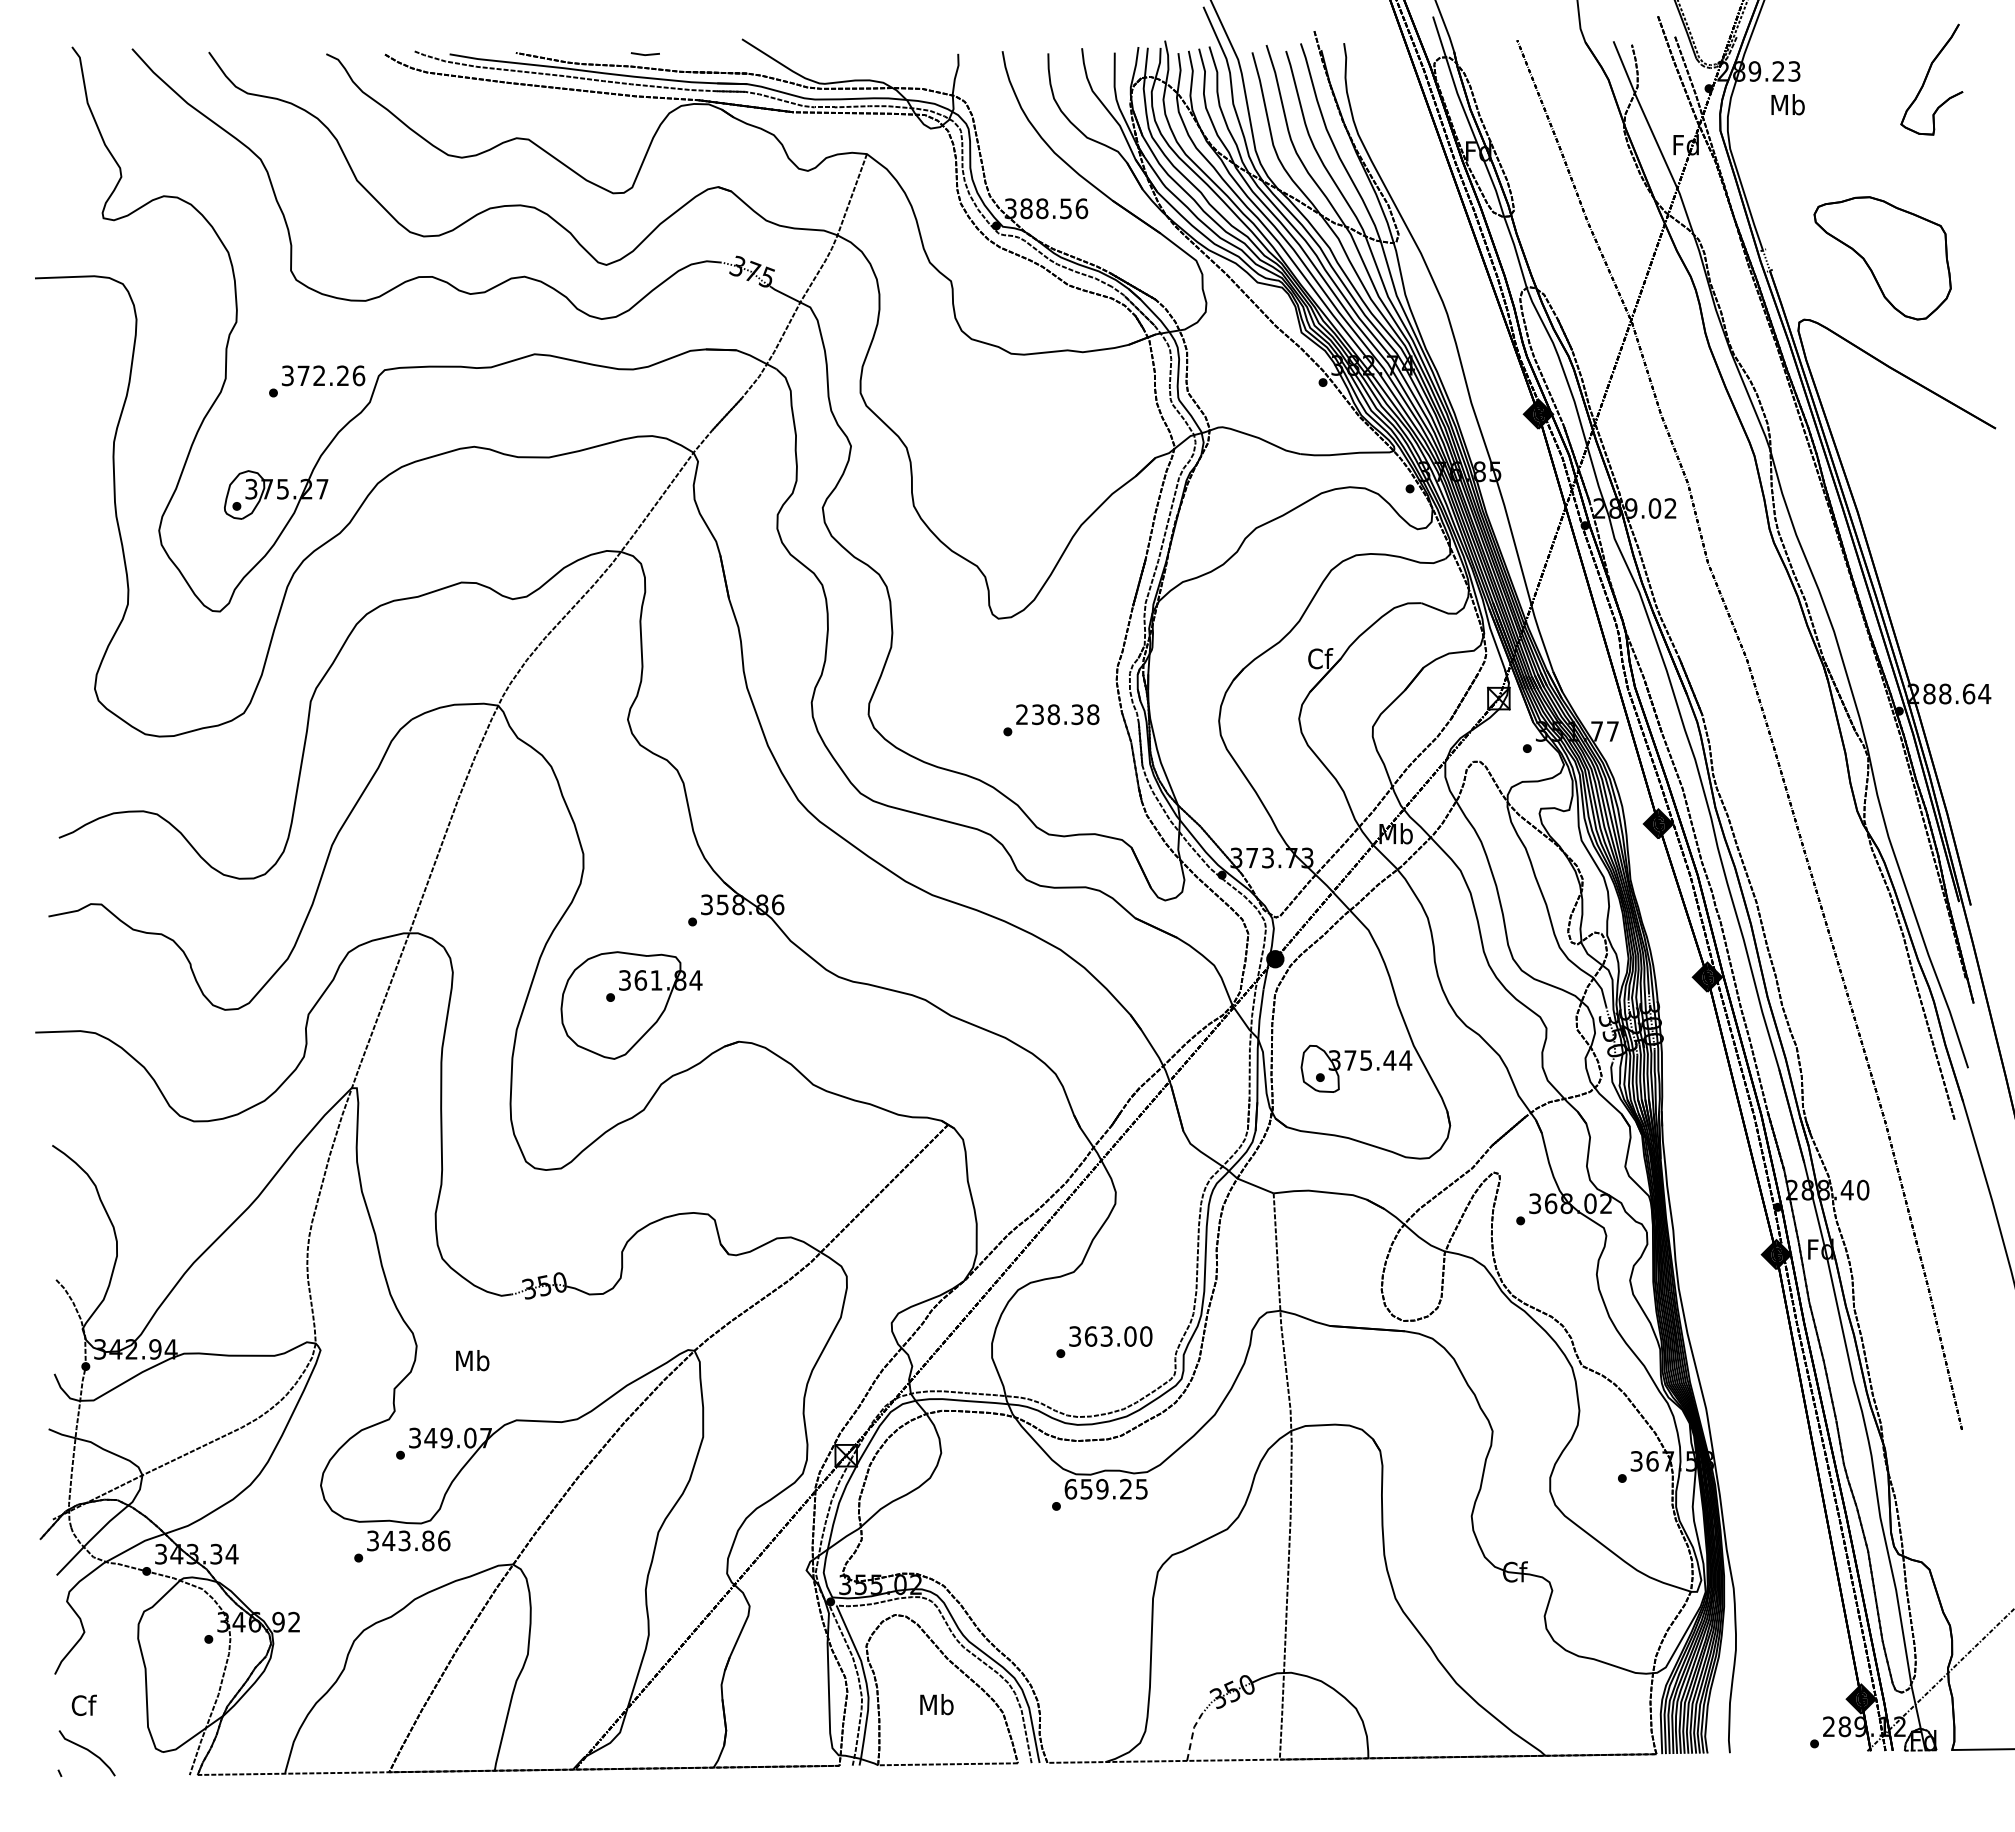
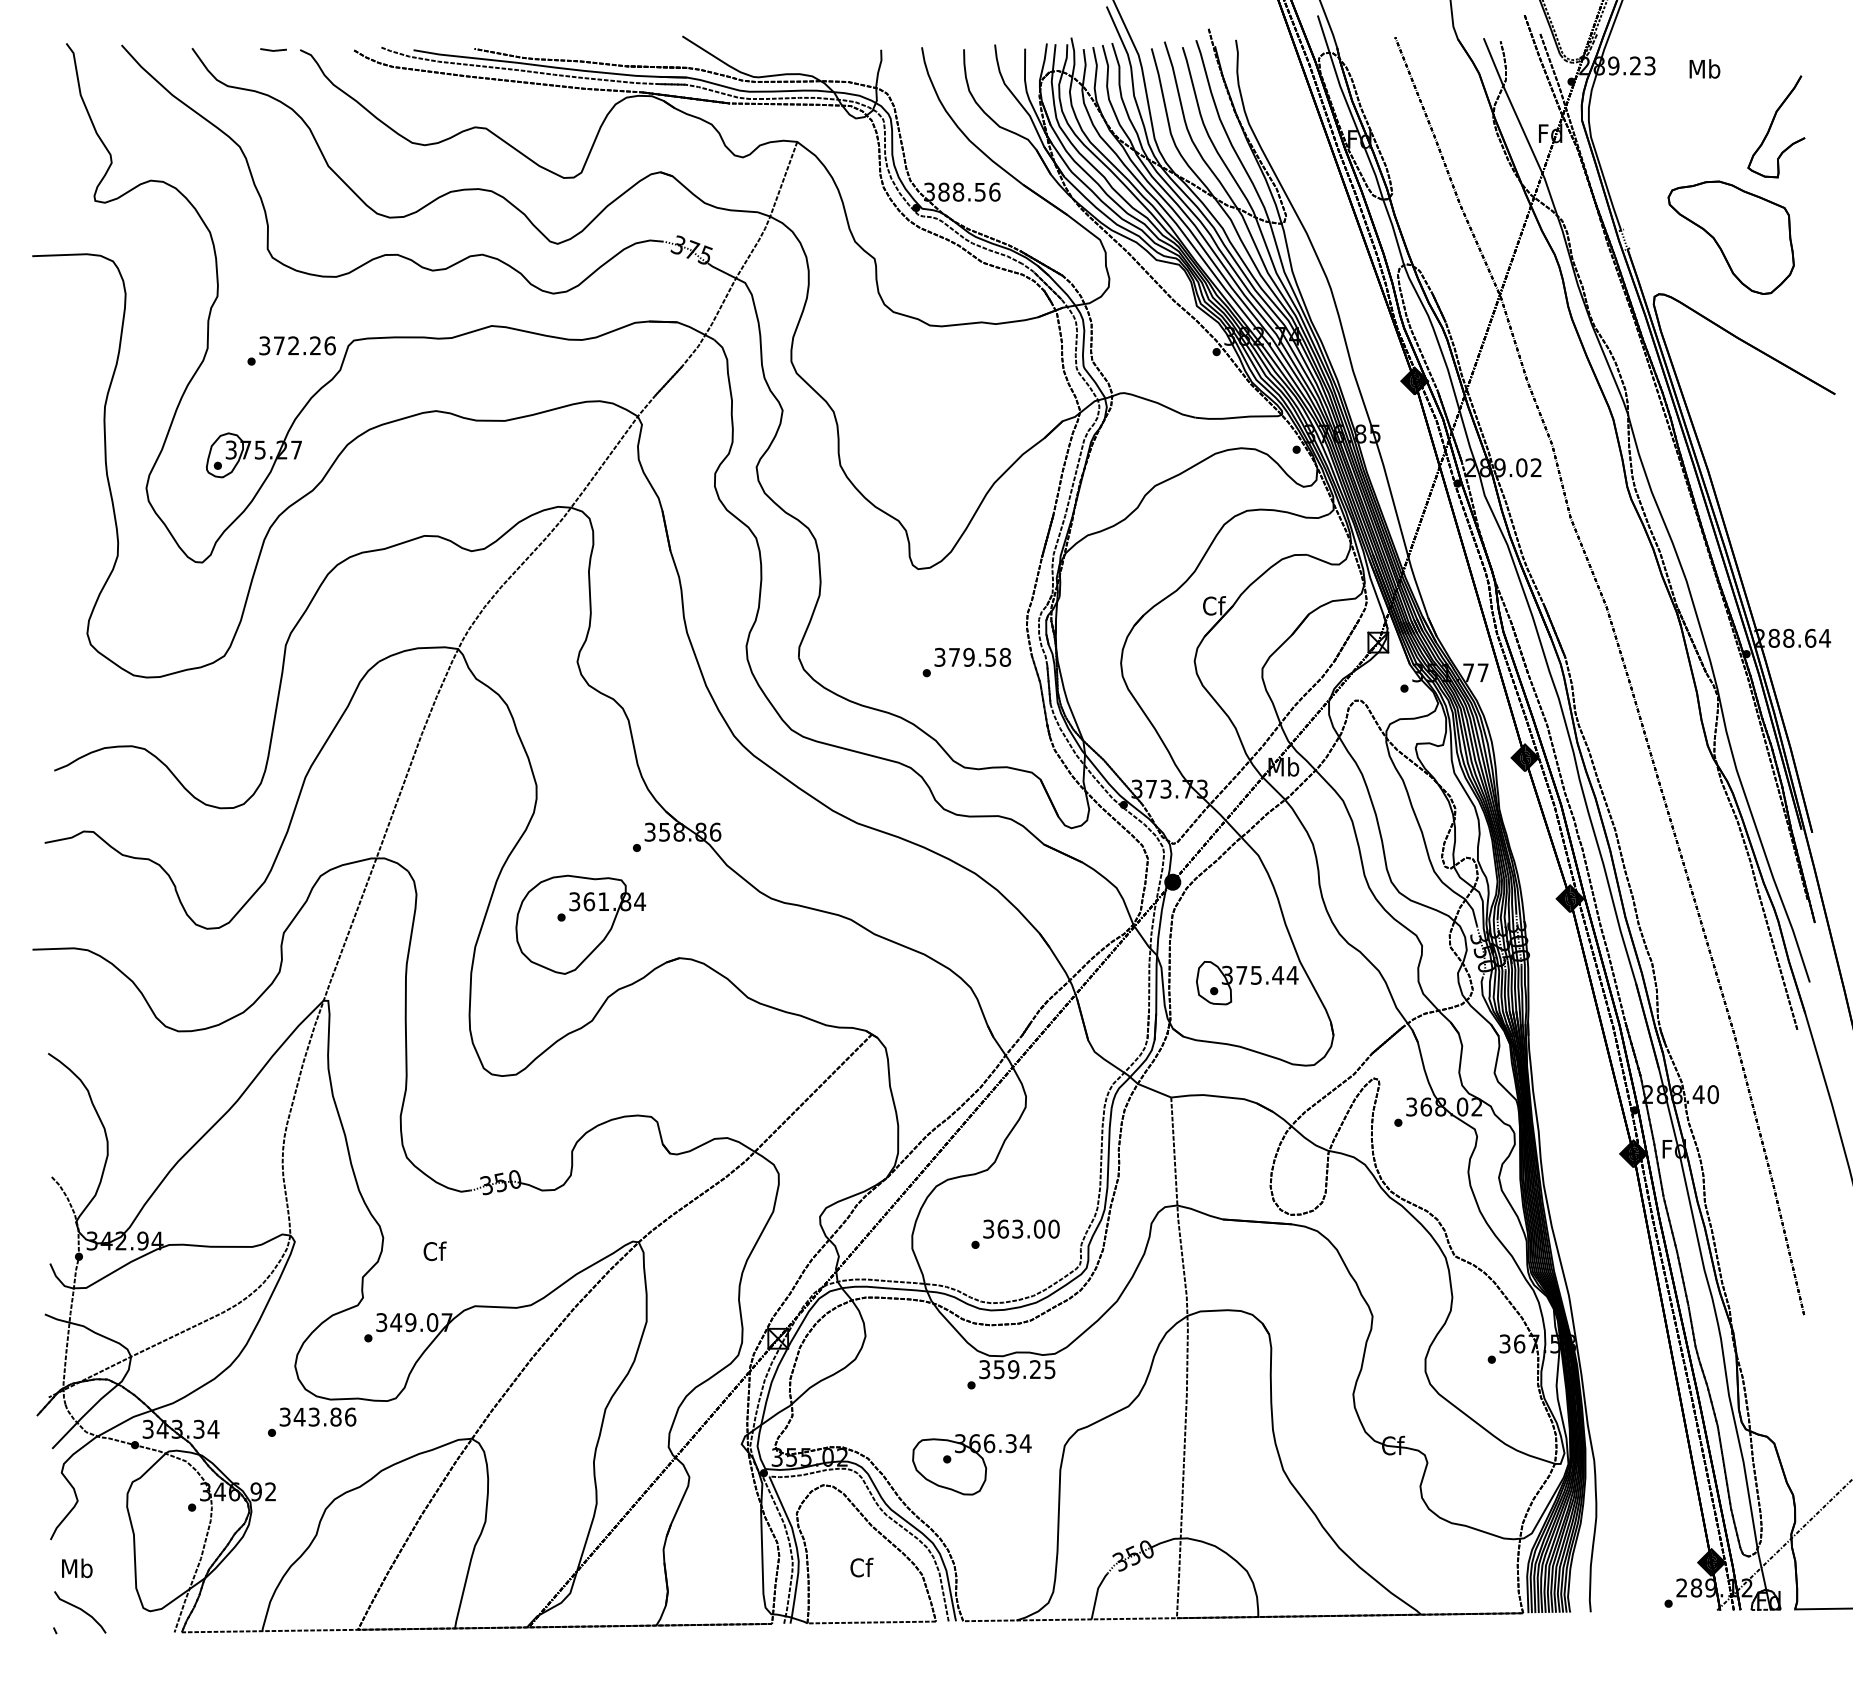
line: (644, 54) -> (272, 50), moved
part: (1931, 79) -> (1776, 126), moved
text: (1787, 104) -> (1704, 68), moved
text: (1049, 714) -> (965, 657), 238.38 -> 379.58
text: (472, 1360) -> (434, 1251), Mb -> Cf
text: (1070, 1488) -> (984, 1368), 659.25 -> 359.25
text: (402, 1546) -> (312, 1422), moved
part: (1056, 1592) -> (971, 1464), added
text: (83, 1704) -> (76, 1567), Cf -> Mb
text: (936, 1704) -> (861, 1567), Mb -> Cf
line: (1192, 1733) -> (1096, 1594), dashed -> solid

